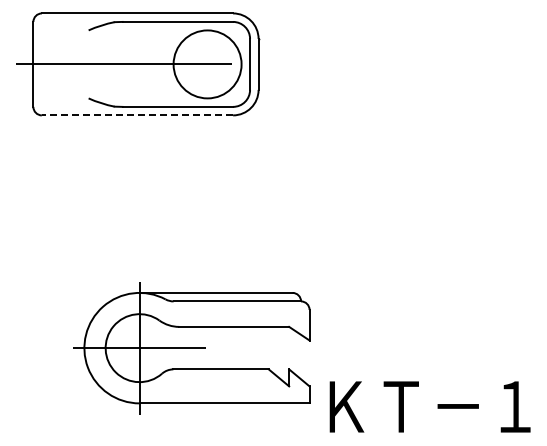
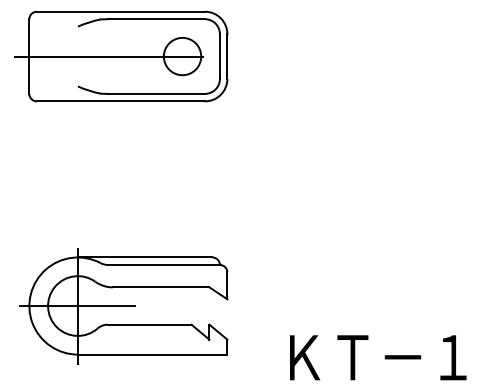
circle: (207, 64) -> (182, 56), size x0.62
line: (137, 115) -> (120, 101), dashed -> solid
part: (191, 348) -> (123, 306), moved

